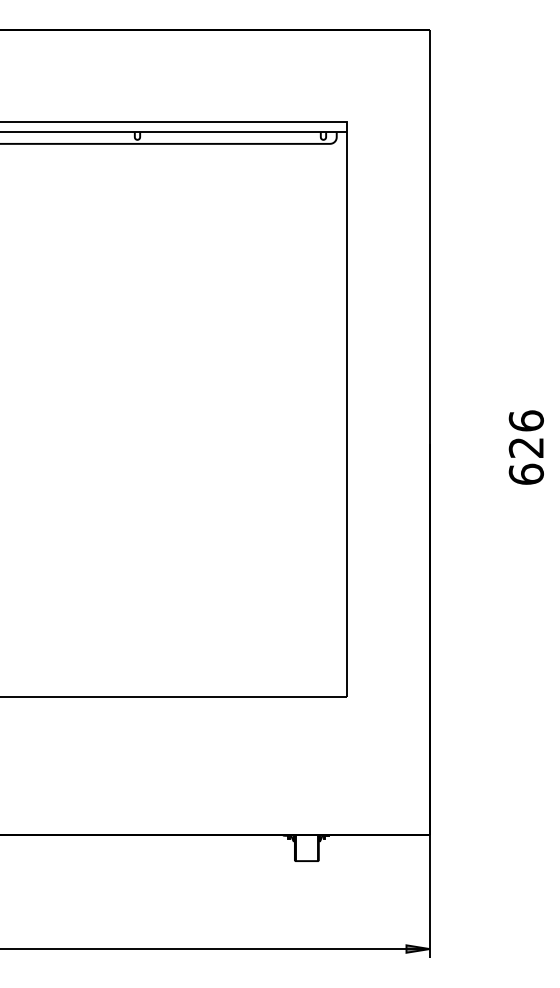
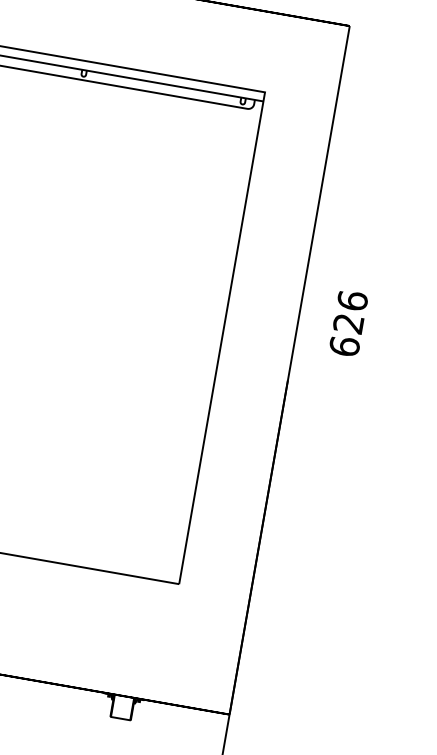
text: (525, 447) -> (347, 323), moved

